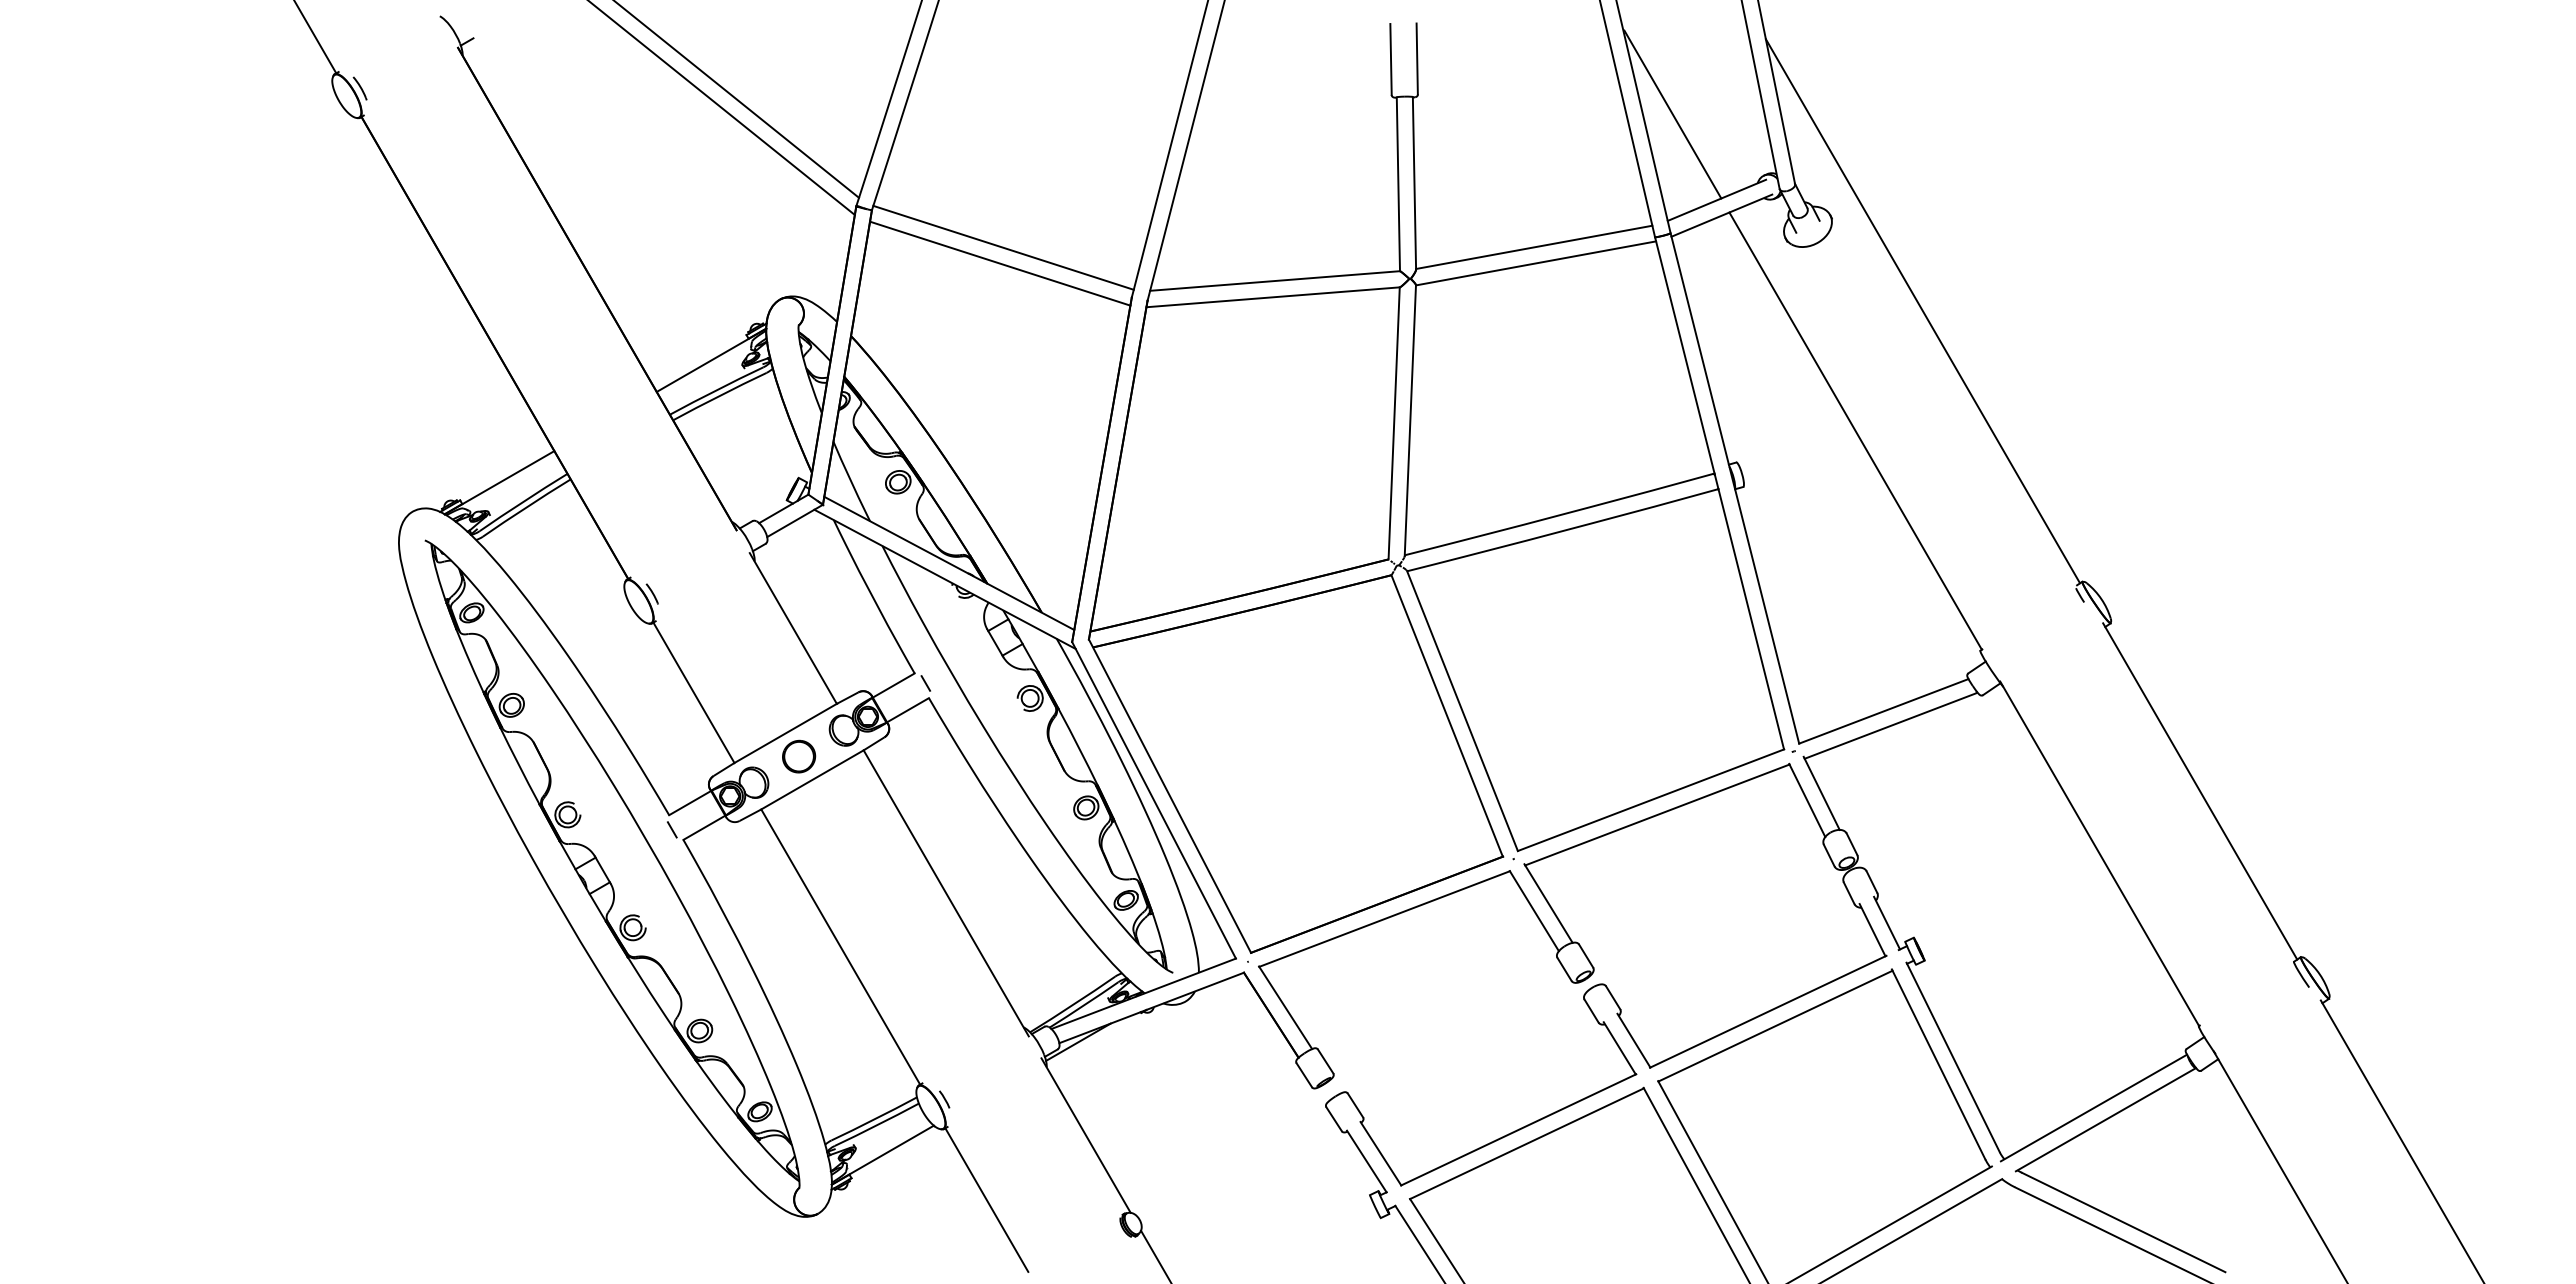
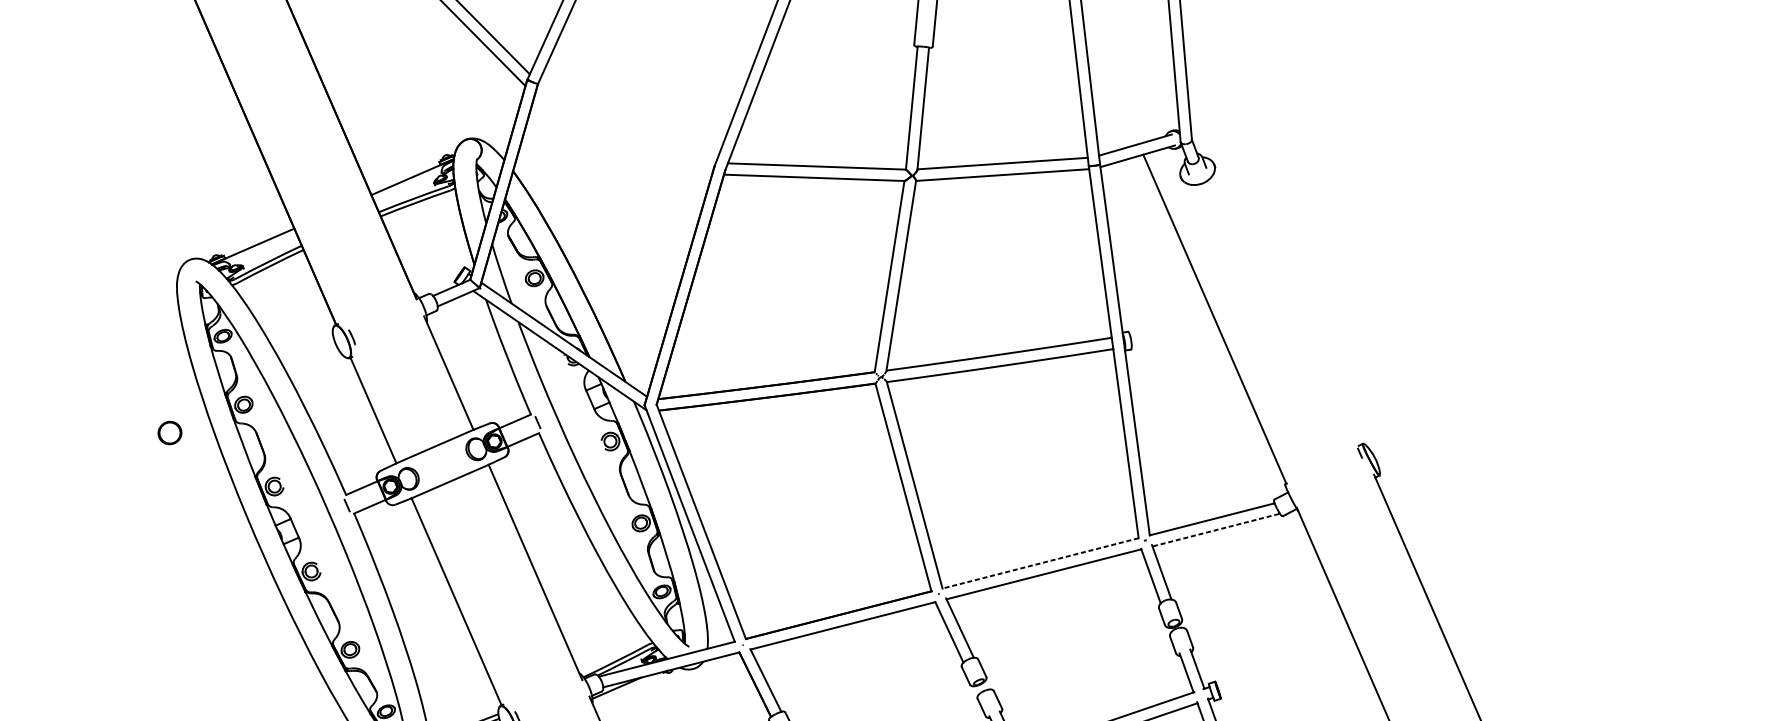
line: (1672, 114) -> (1110, 80), removed
line: (1003, 247) -> (627, 120), removed
line: (1000, 263) -> (624, 132), removed
line: (1922, 311) -> (1271, 240), removed
line: (1890, 726) -> (1215, 530), solid -> dashed
part: (799, 756) -> (170, 432), moved
line: (1651, 800) -> (1040, 563), solid -> dashed

